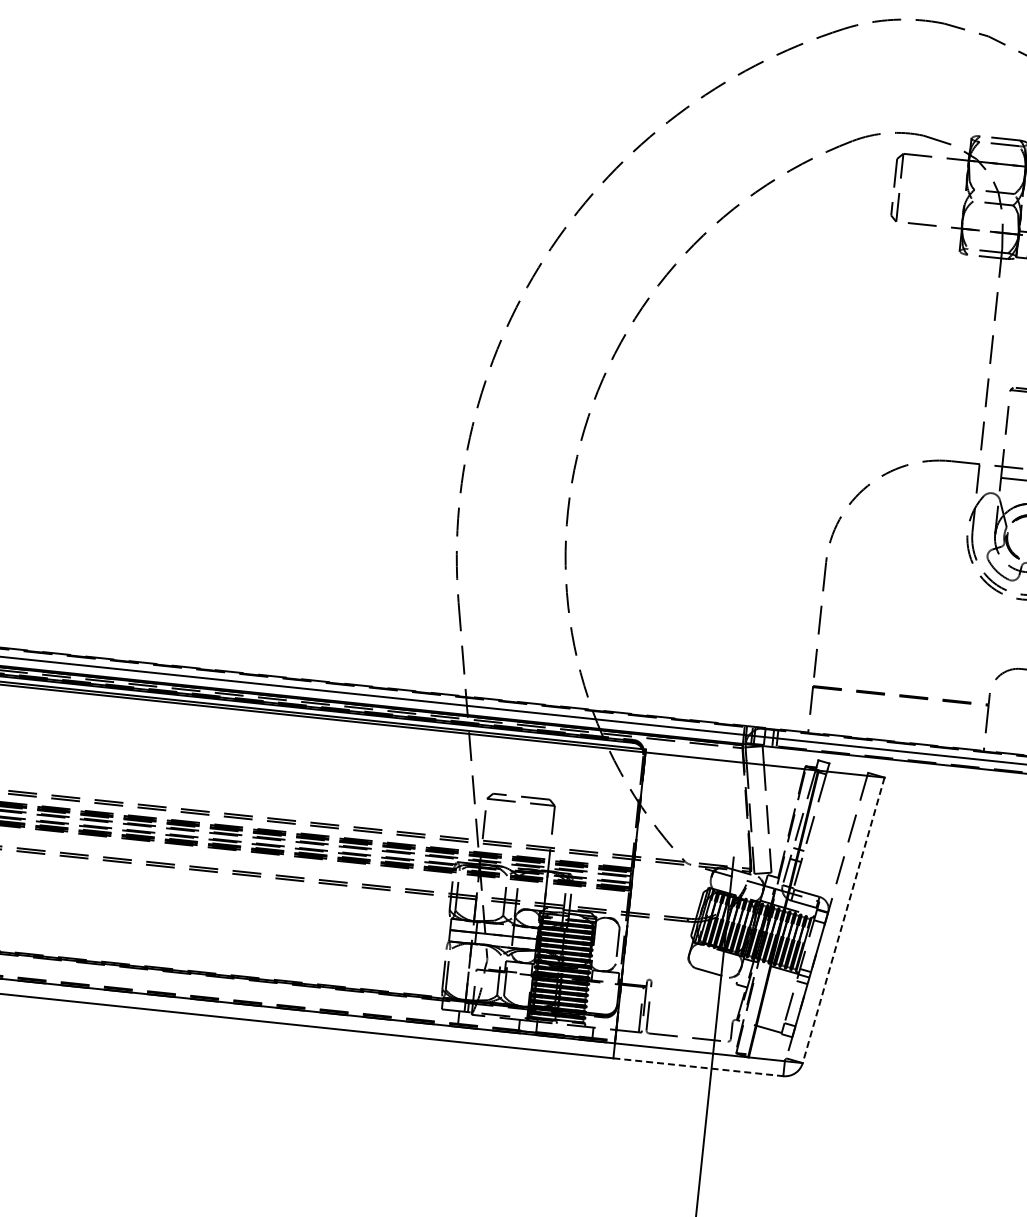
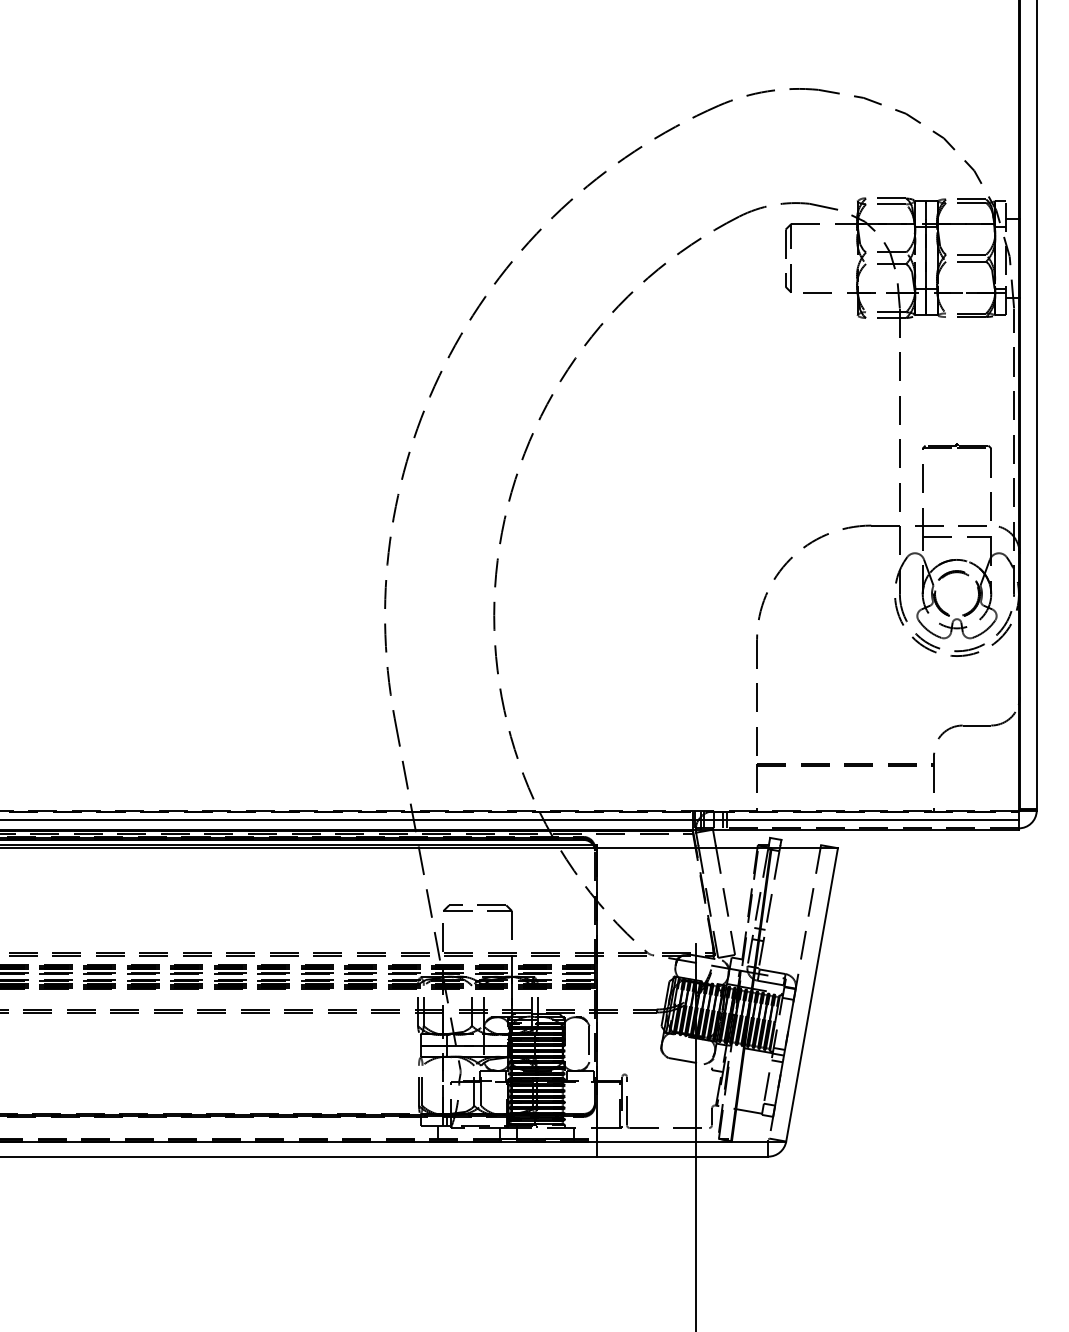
line: (844, 920) -> (812, 994), dashed -> solid
line: (698, 1067) -> (682, 1156), dashed -> solid

